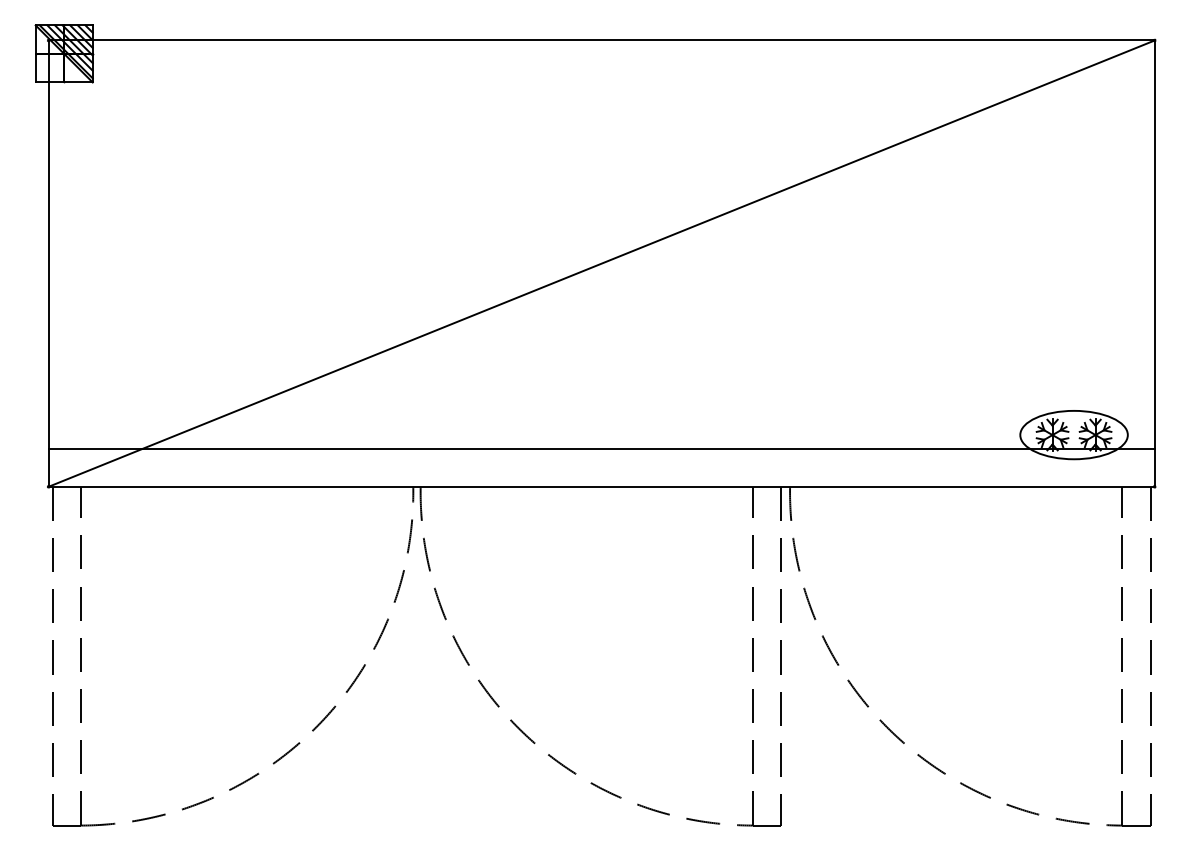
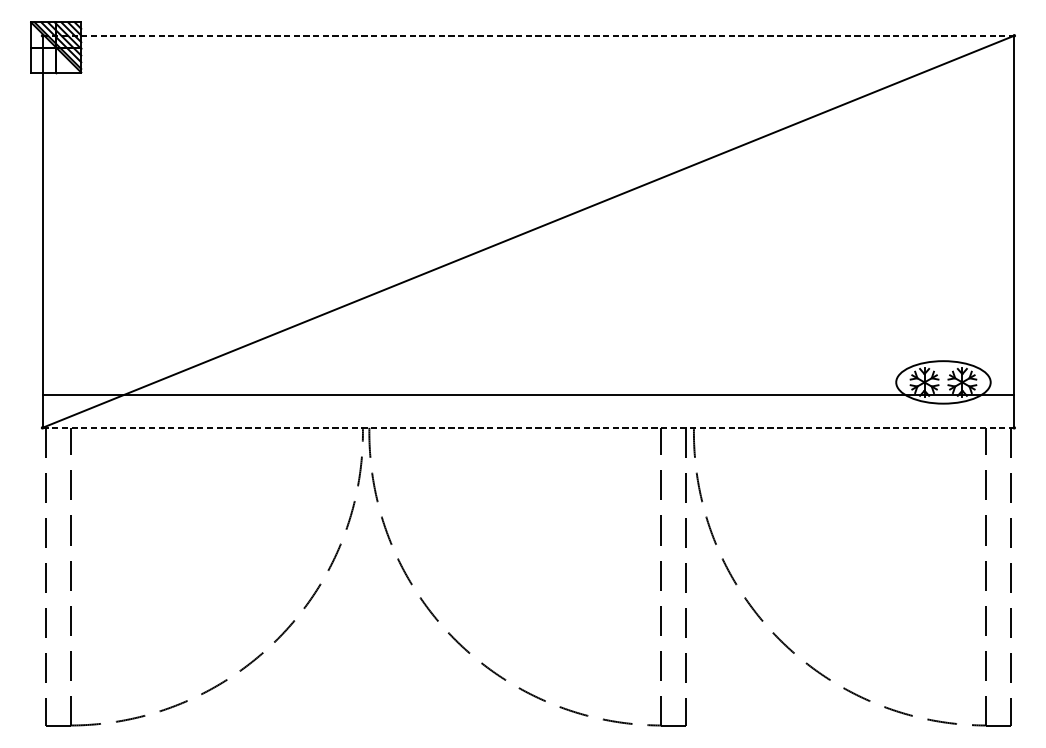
line: (602, 40) -> (529, 35), solid -> dashed
line: (602, 486) -> (529, 427), solid -> dashed

